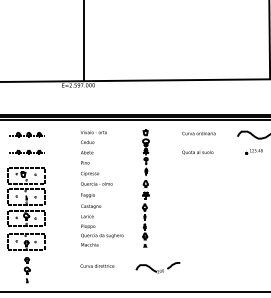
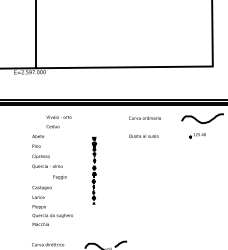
text: (93, 136) -> (58, 121), moved
part: (145, 188) -> (93, 170), size x0.6
text: (87, 195) -> (59, 177), moved

